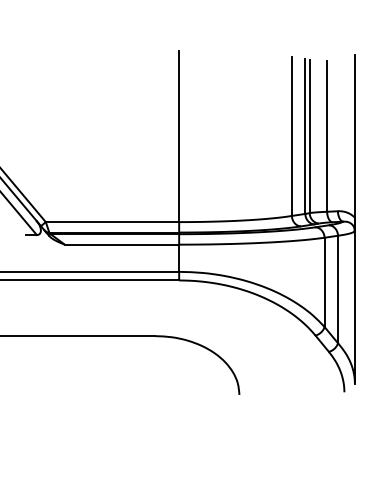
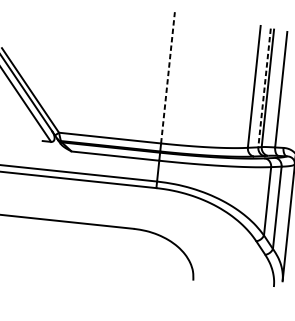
line: (179, 136) -> (168, 77), solid -> dashed
line: (305, 136) -> (264, 88), solid -> dashed

